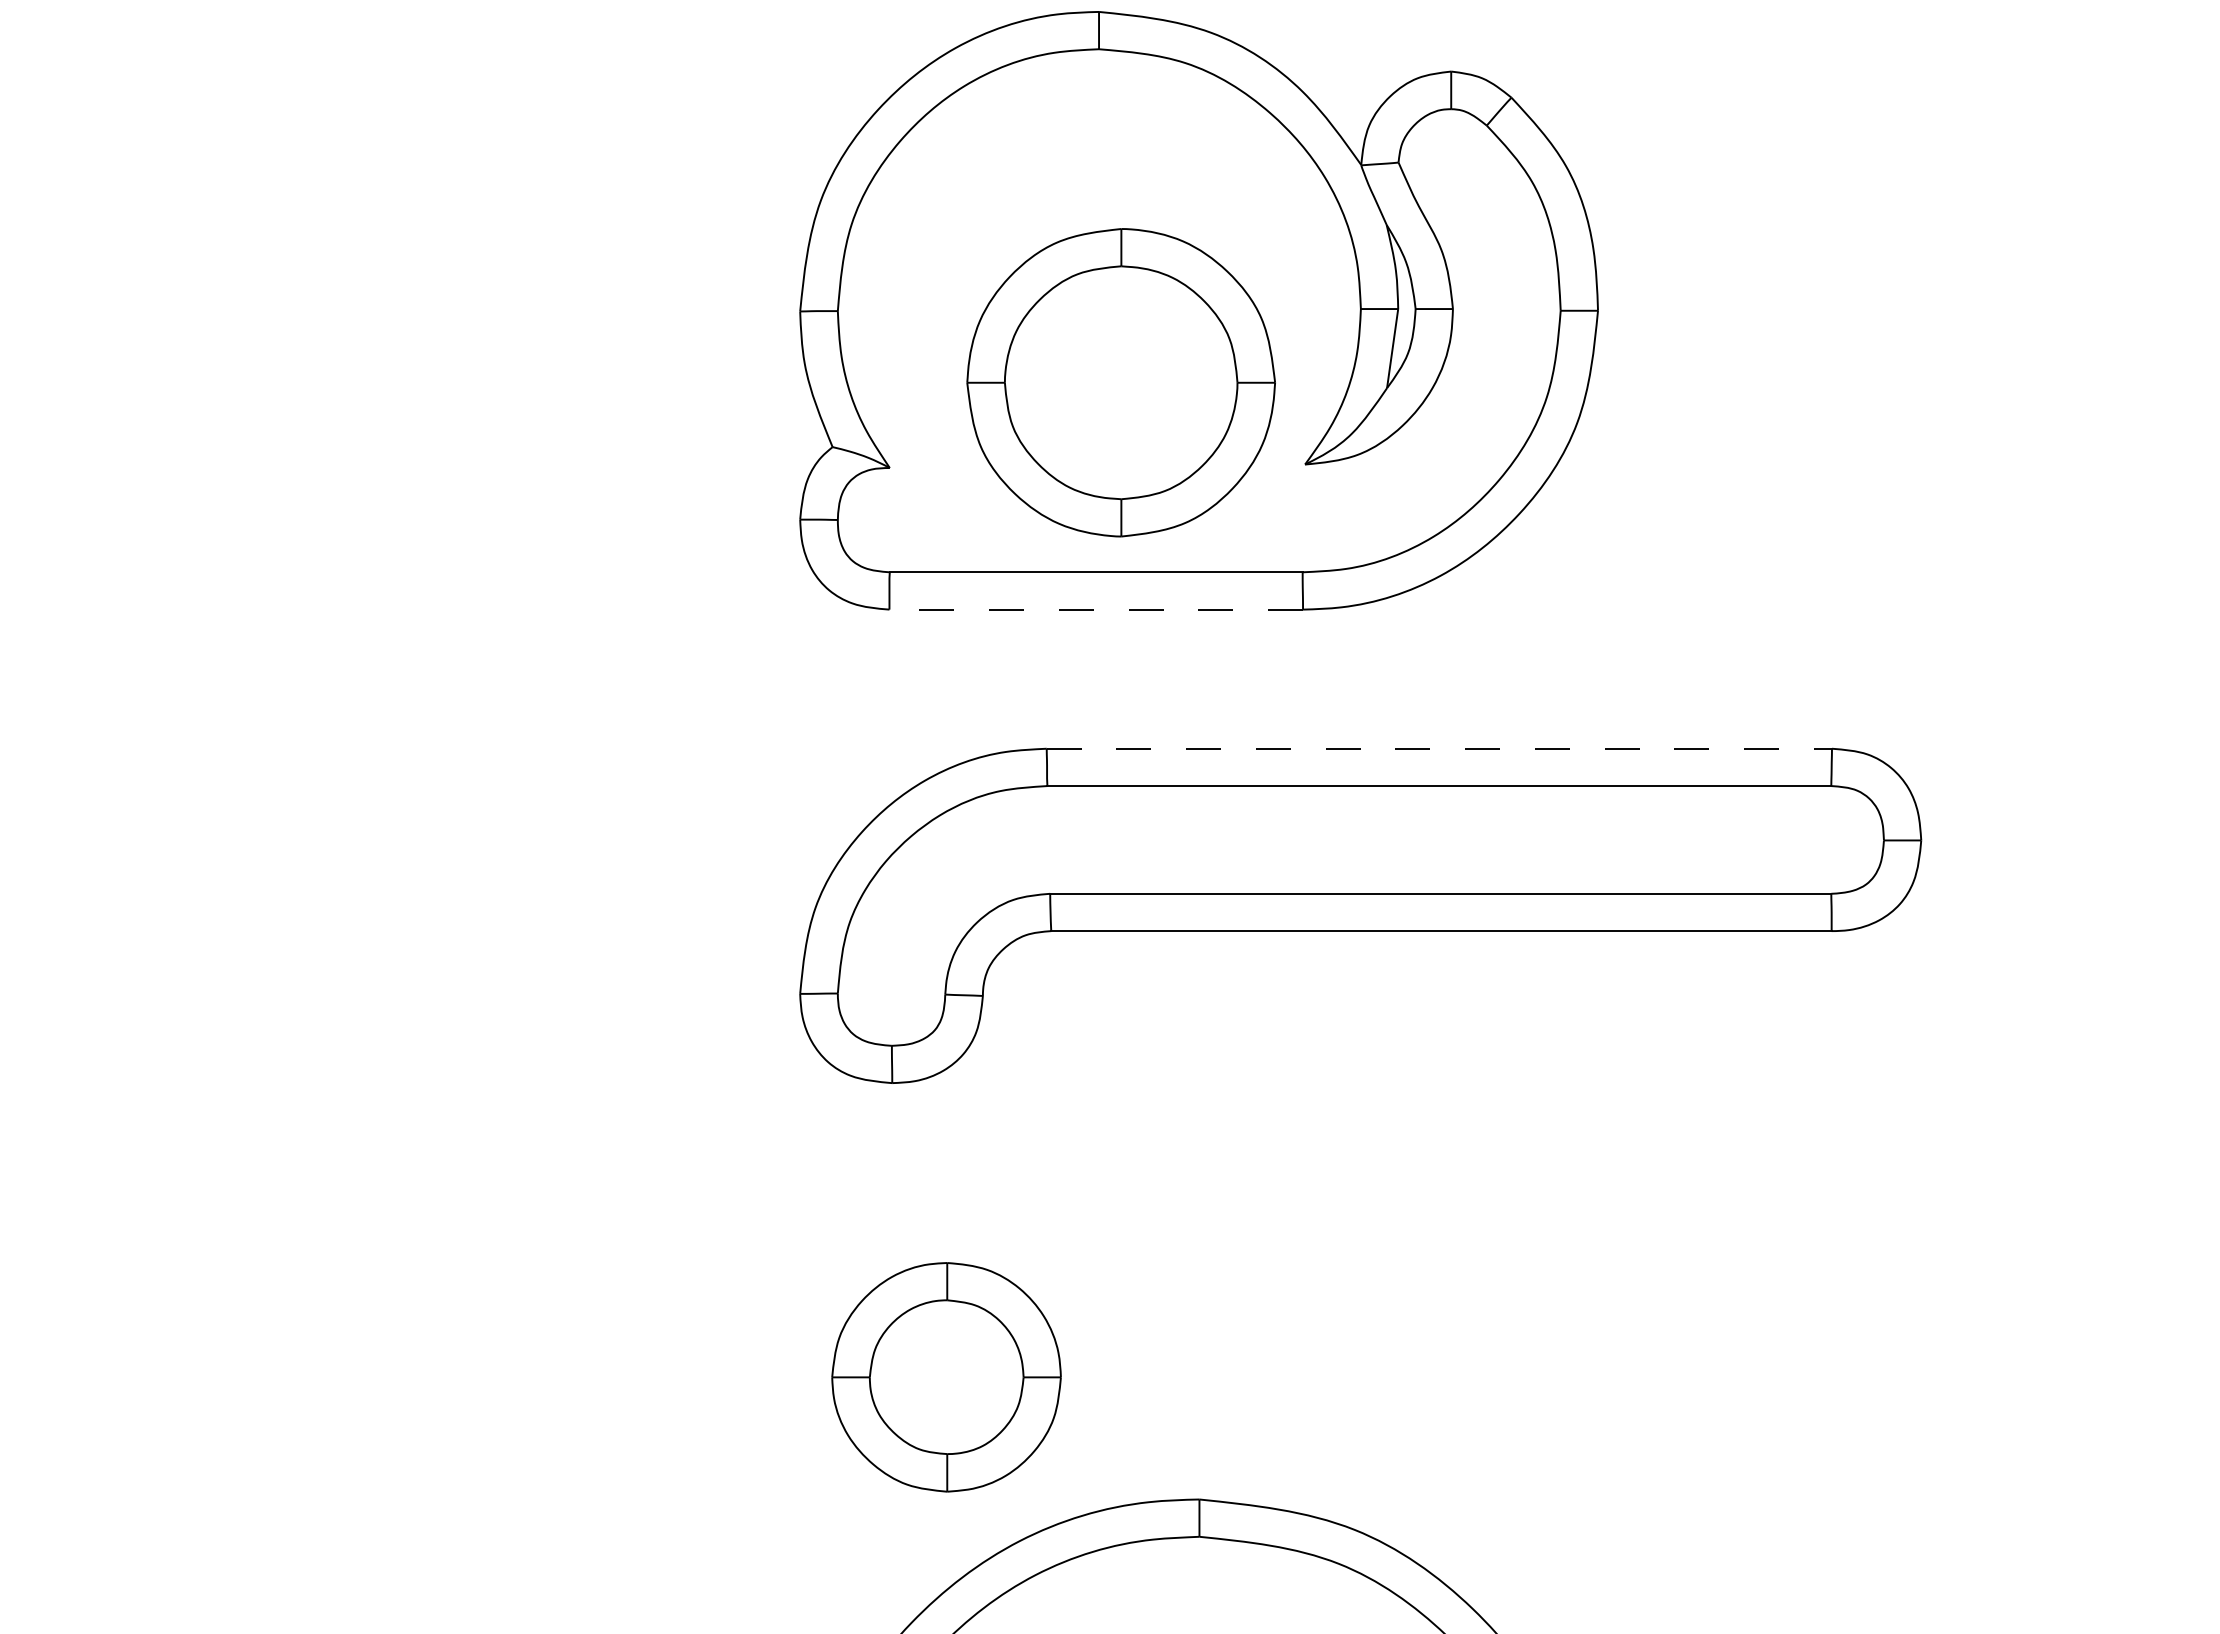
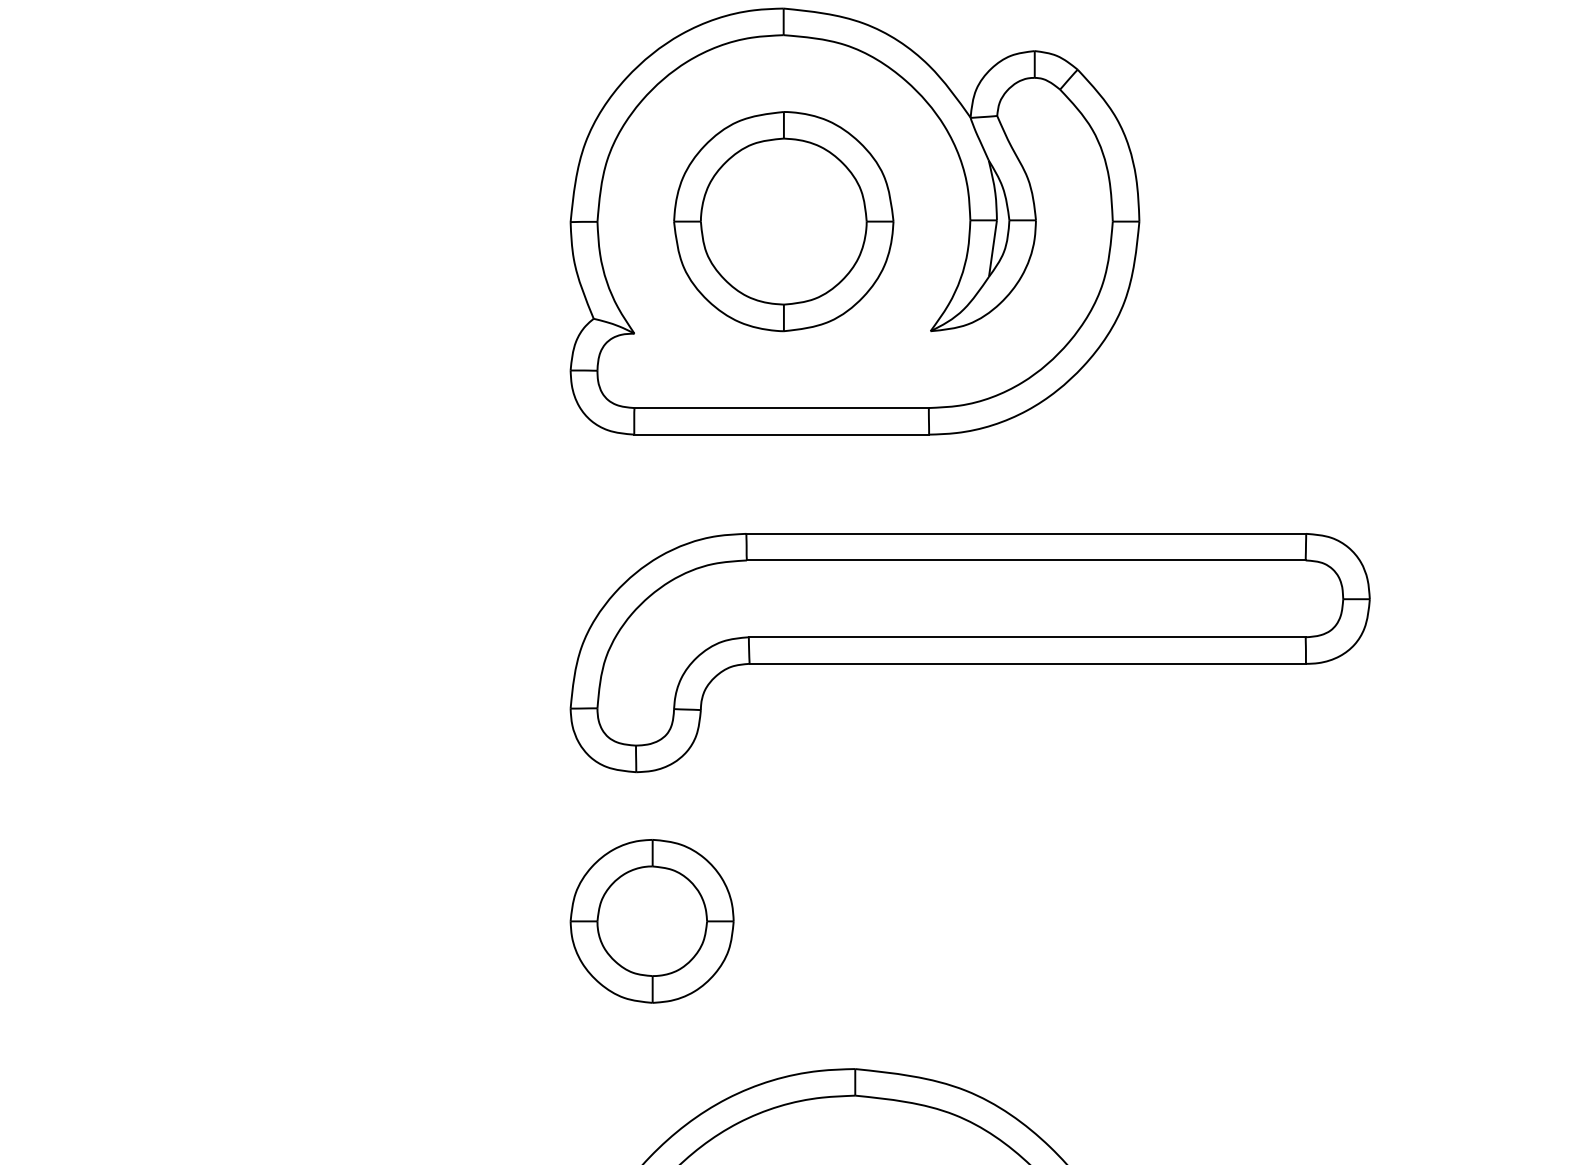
part: (1120, 382) -> (783, 221), moved
line: (1096, 609) -> (781, 434), dashed -> solid
line: (1439, 748) -> (1026, 533), dashed -> solid
part: (946, 1377) -> (652, 921), moved

